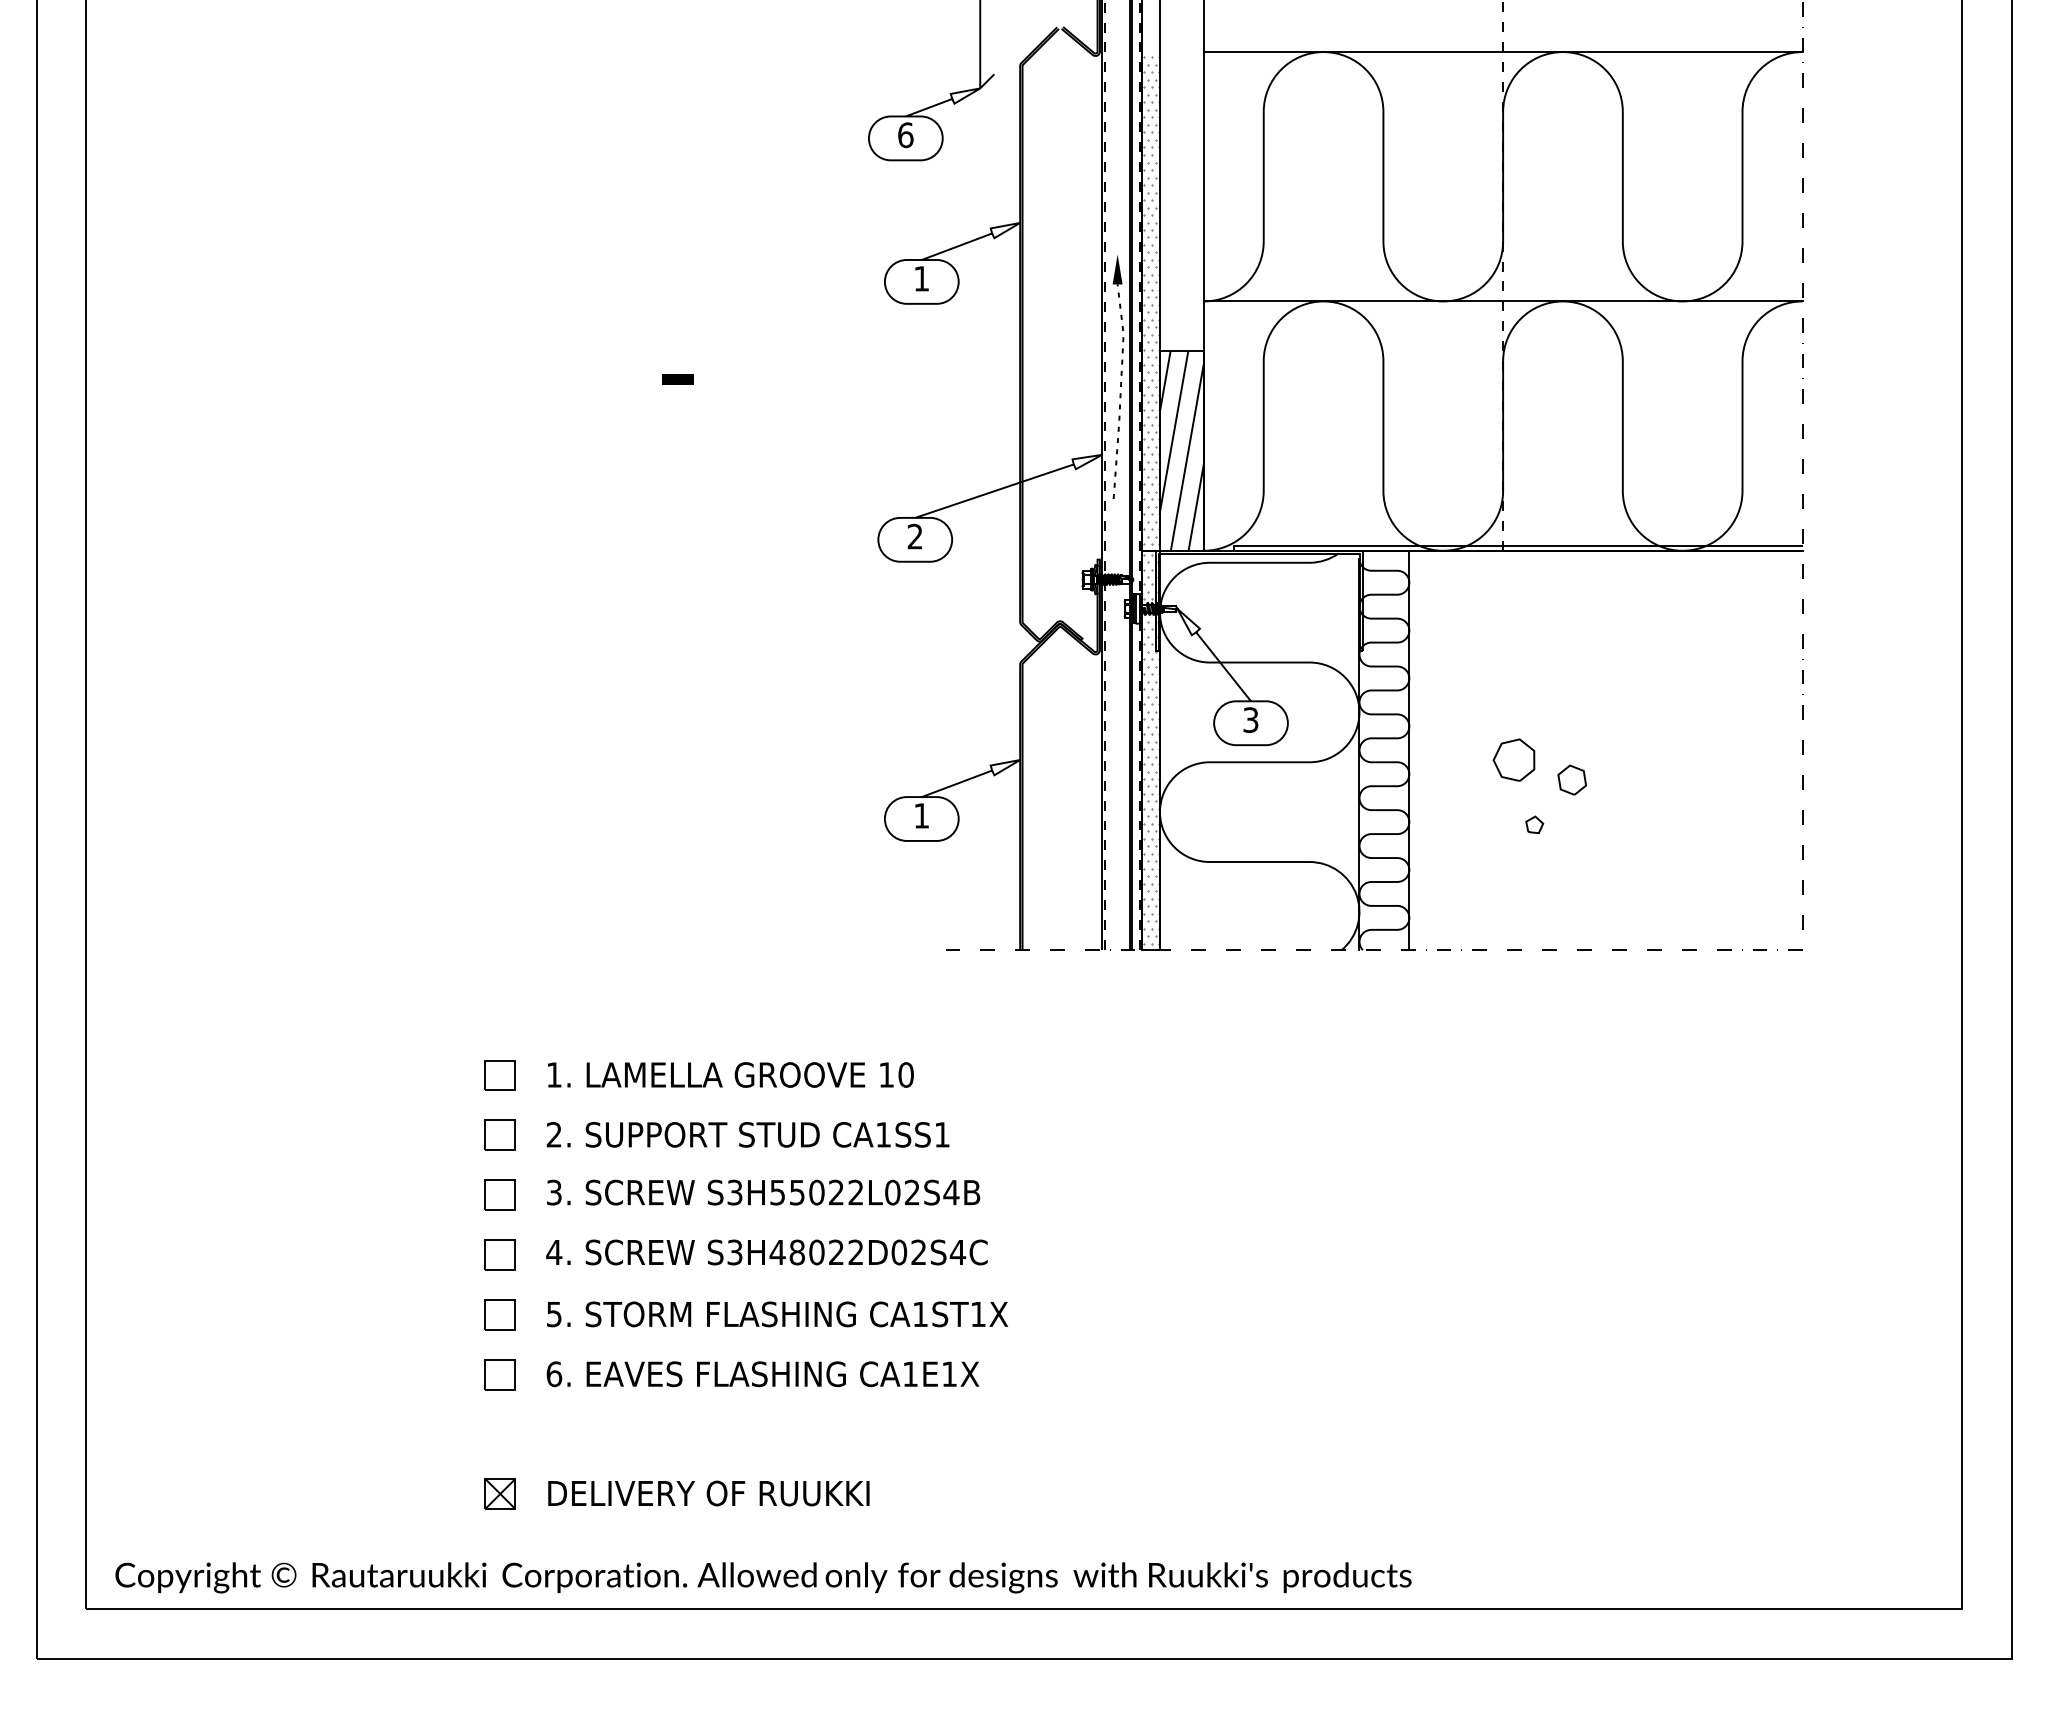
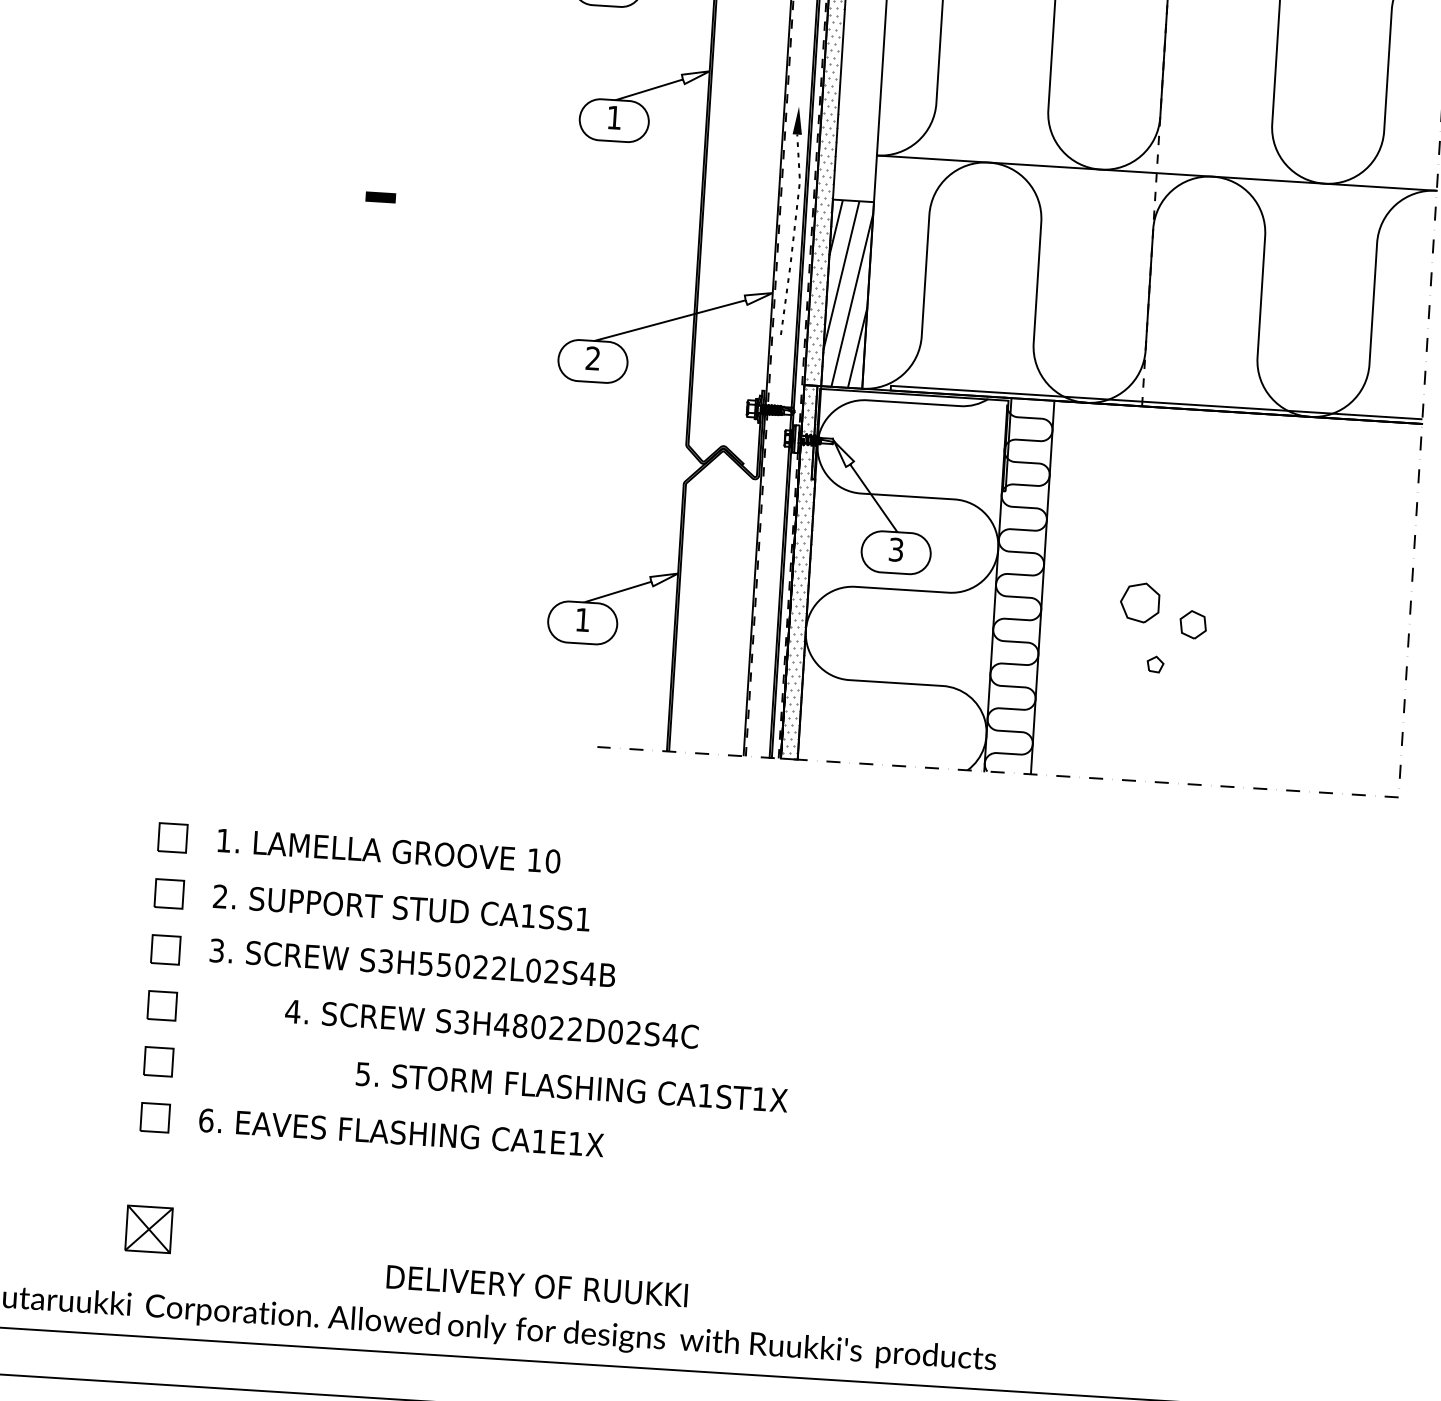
text: (766, 1252) -> (491, 1024), moved
text: (777, 1314) -> (571, 1087), moved
part: (499, 1493) -> (148, 1228), size x1.6
text: (708, 1493) -> (536, 1286), moved

